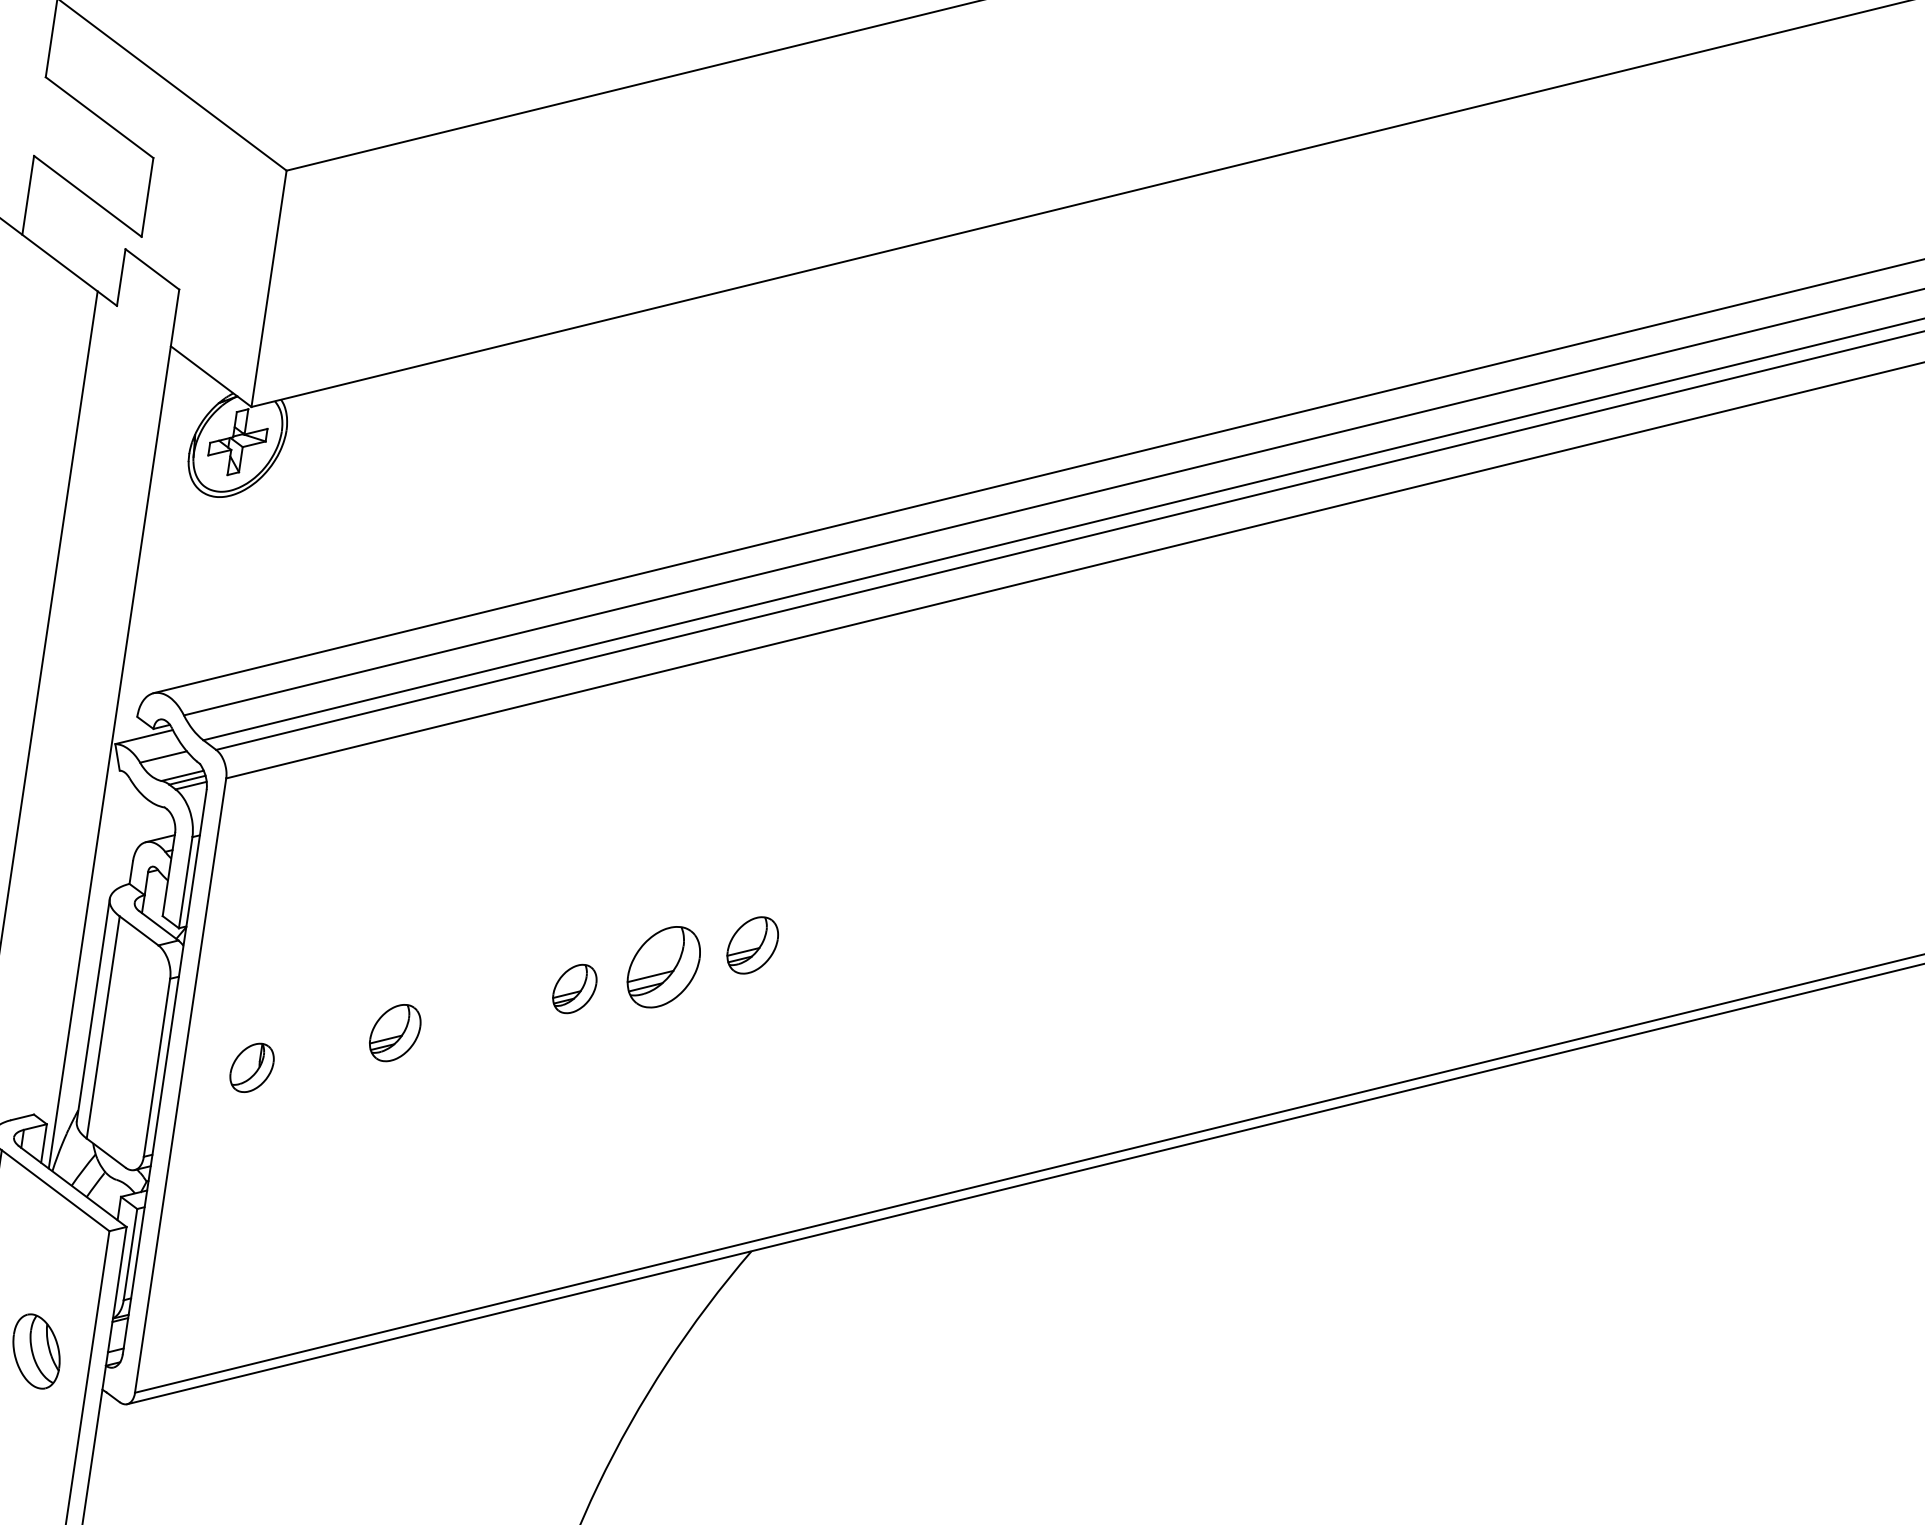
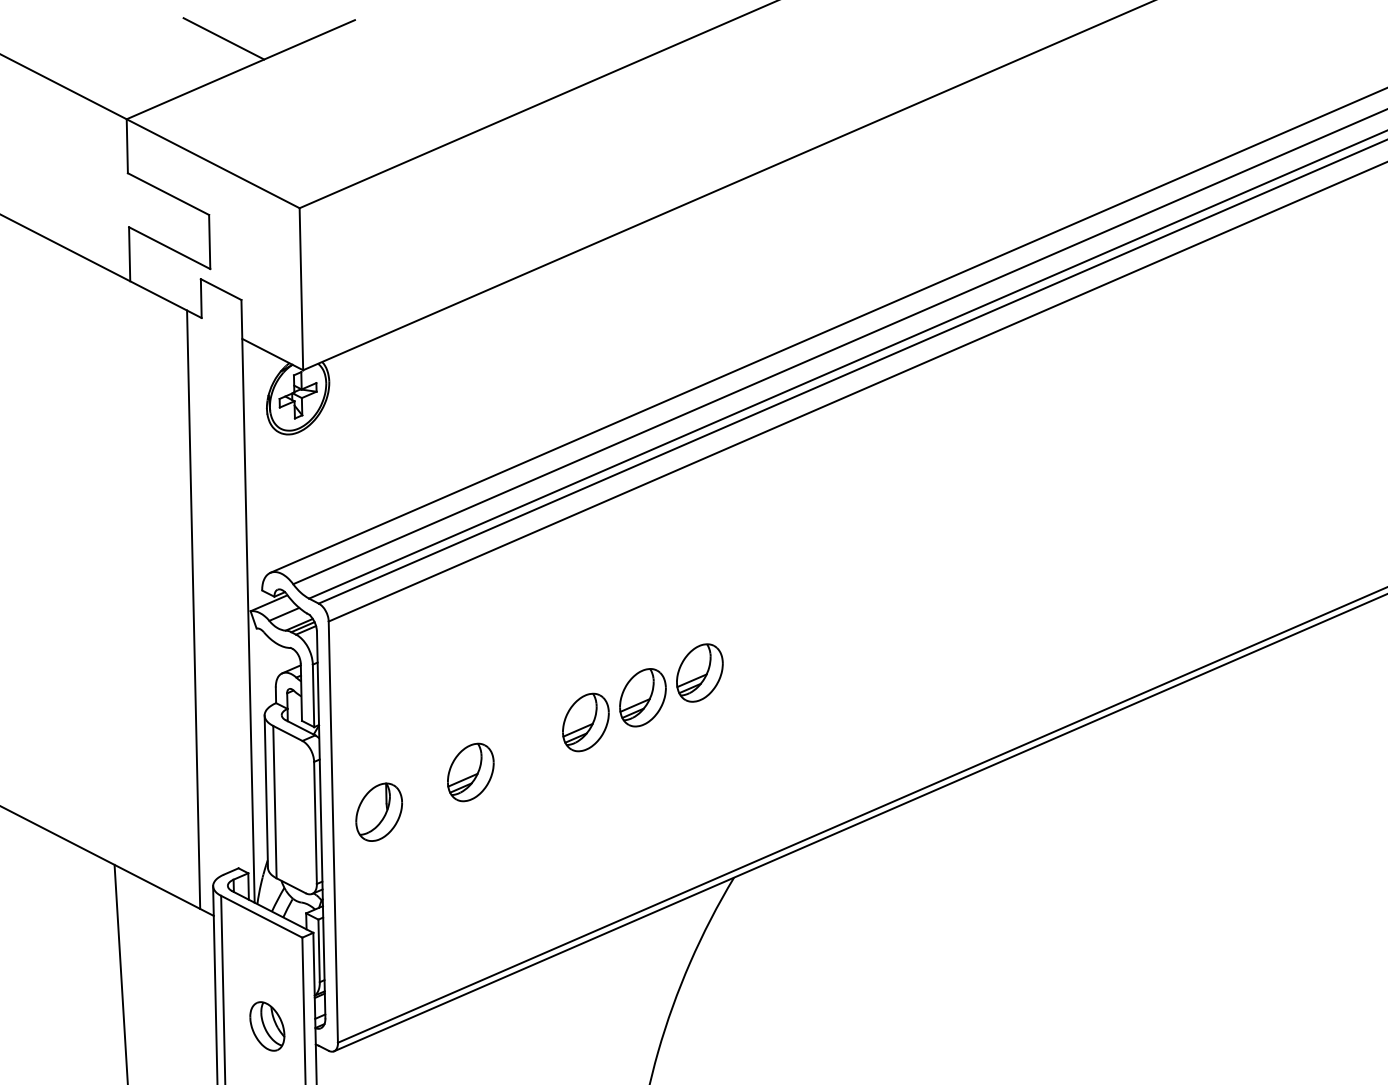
part: (752, 944) -> (699, 672), size x1.43
part: (574, 988) -> (585, 722), size x1.67
part: (394, 1032) -> (470, 772), size x1.43
part: (251, 1066) -> (378, 811), size x1.67

